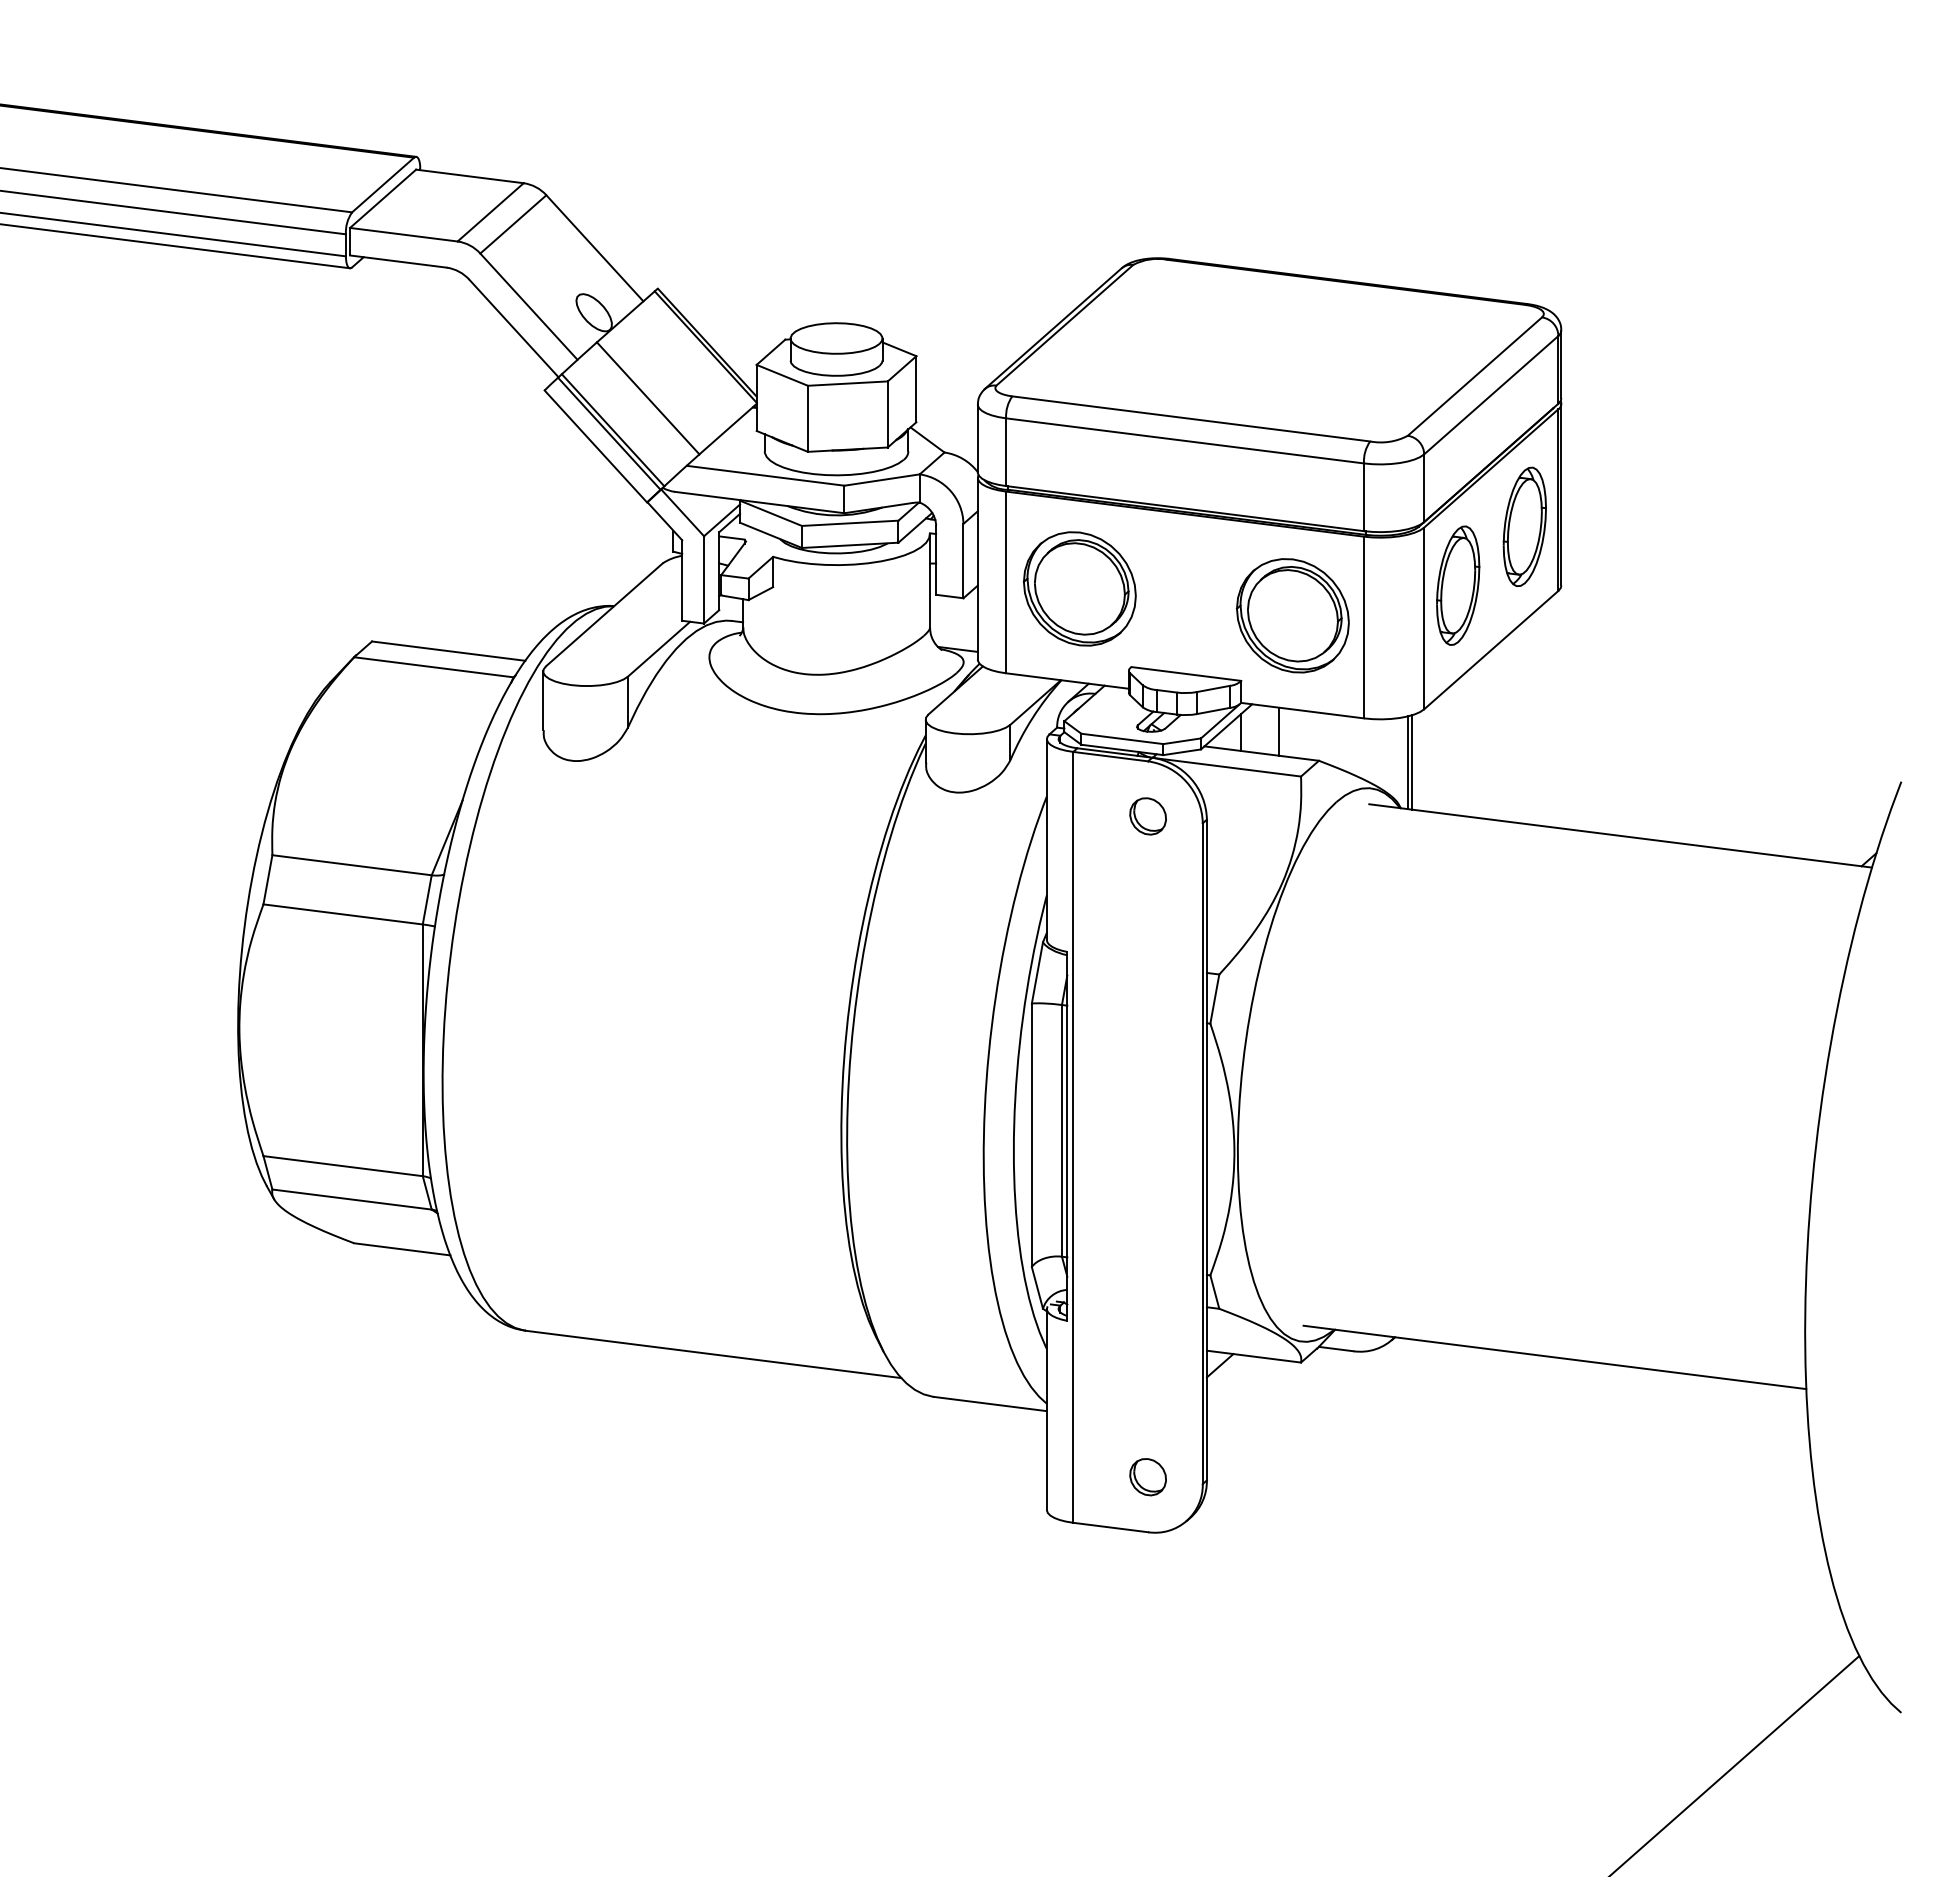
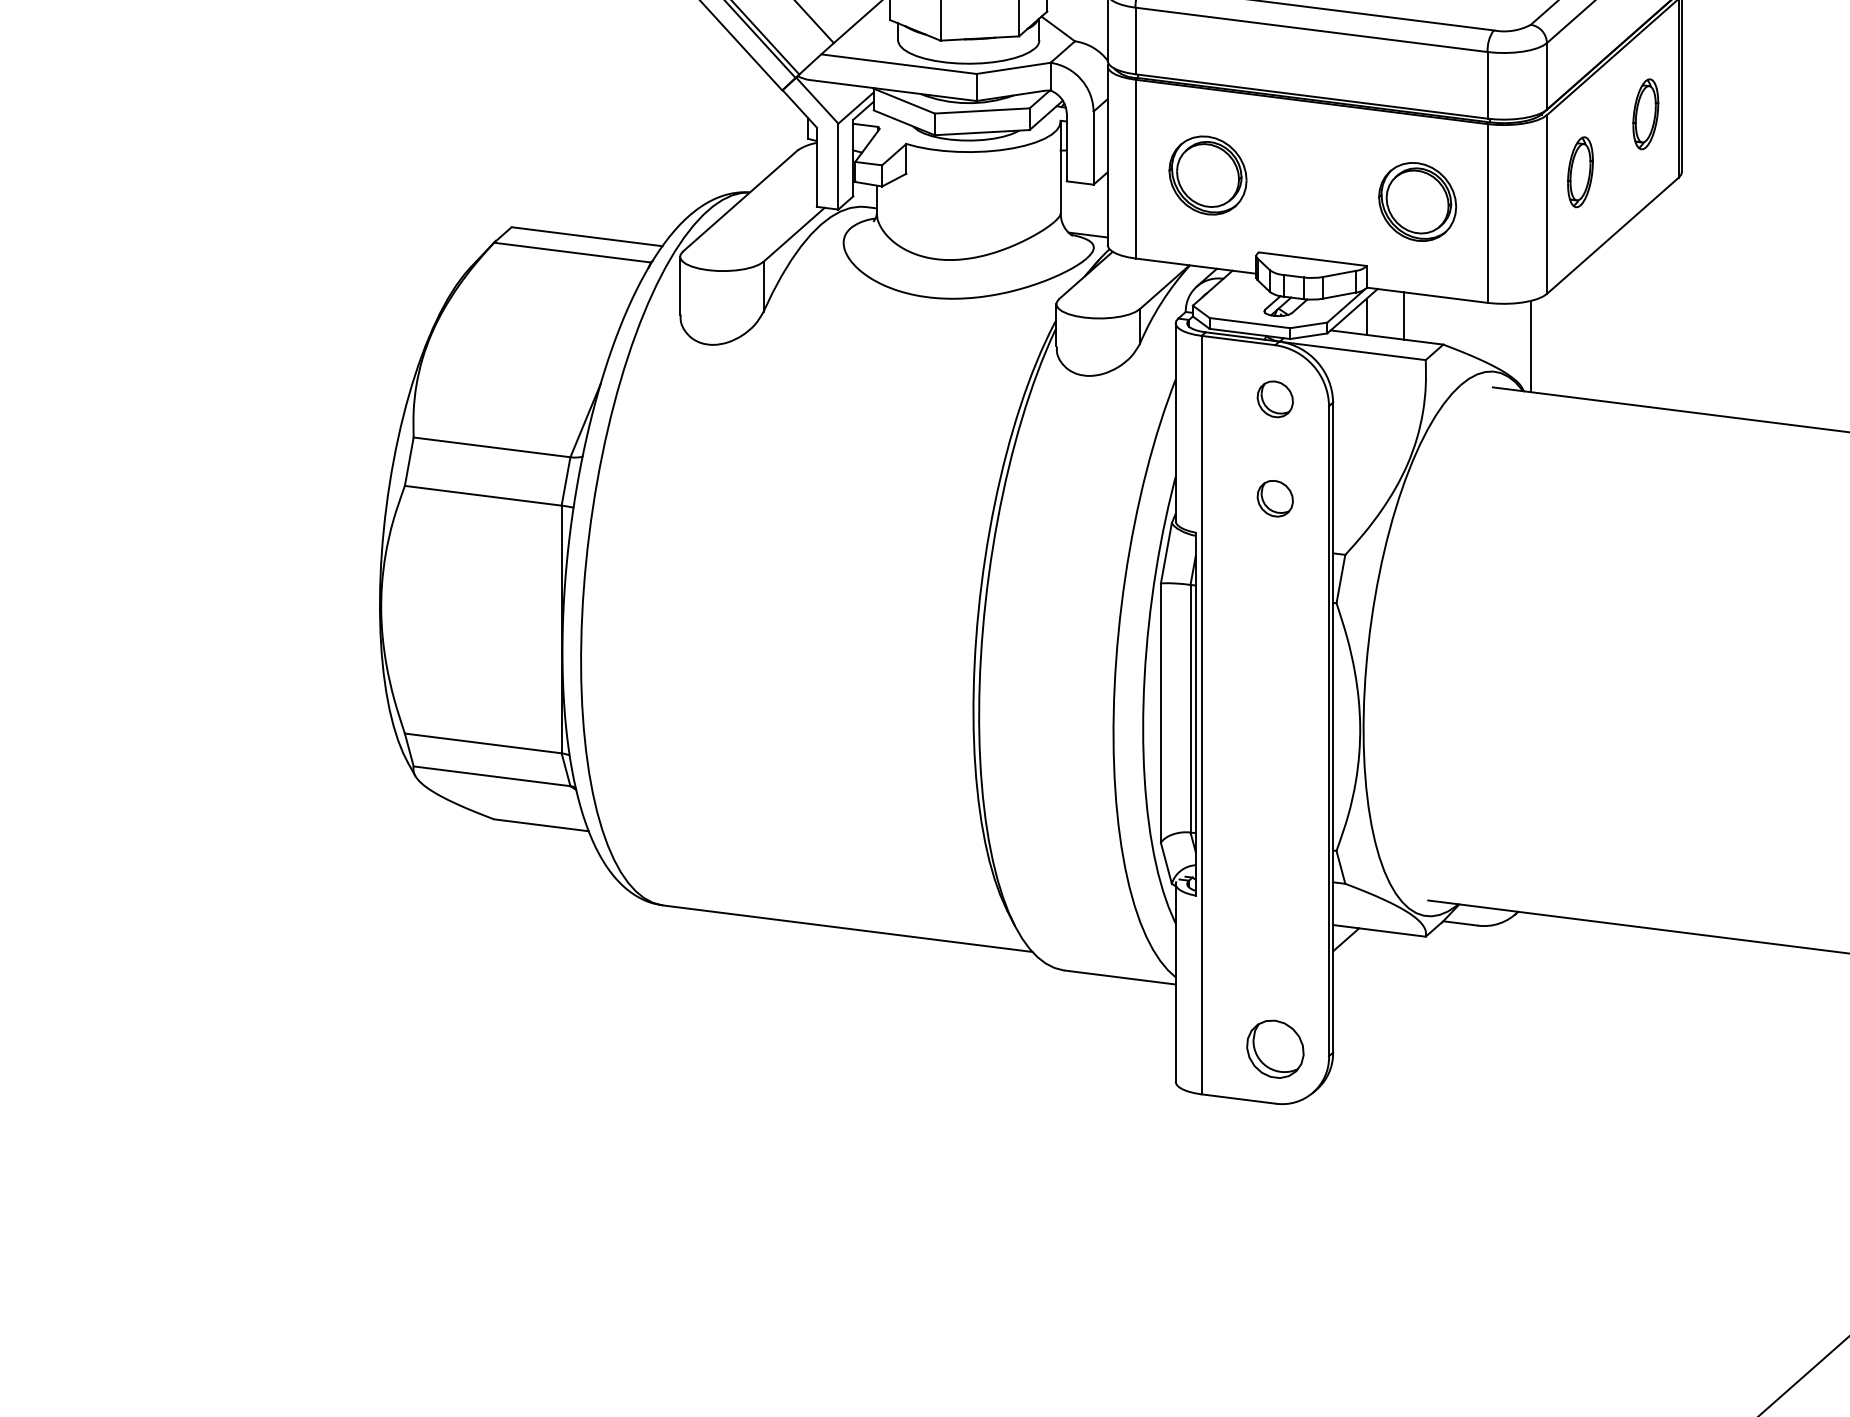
part: (1524, 526) -> (1645, 114), size x0.6
part: (1458, 585) -> (1580, 172), size x0.6
part: (1079, 588) -> (1207, 175), size x0.7
part: (1292, 615) -> (1417, 201), size x0.7
line: (1412, 762) -> (1535, 346), removed
part: (1147, 917) -> (1274, 498), added
part: (1147, 1477) -> (1274, 1049), size x1.6

